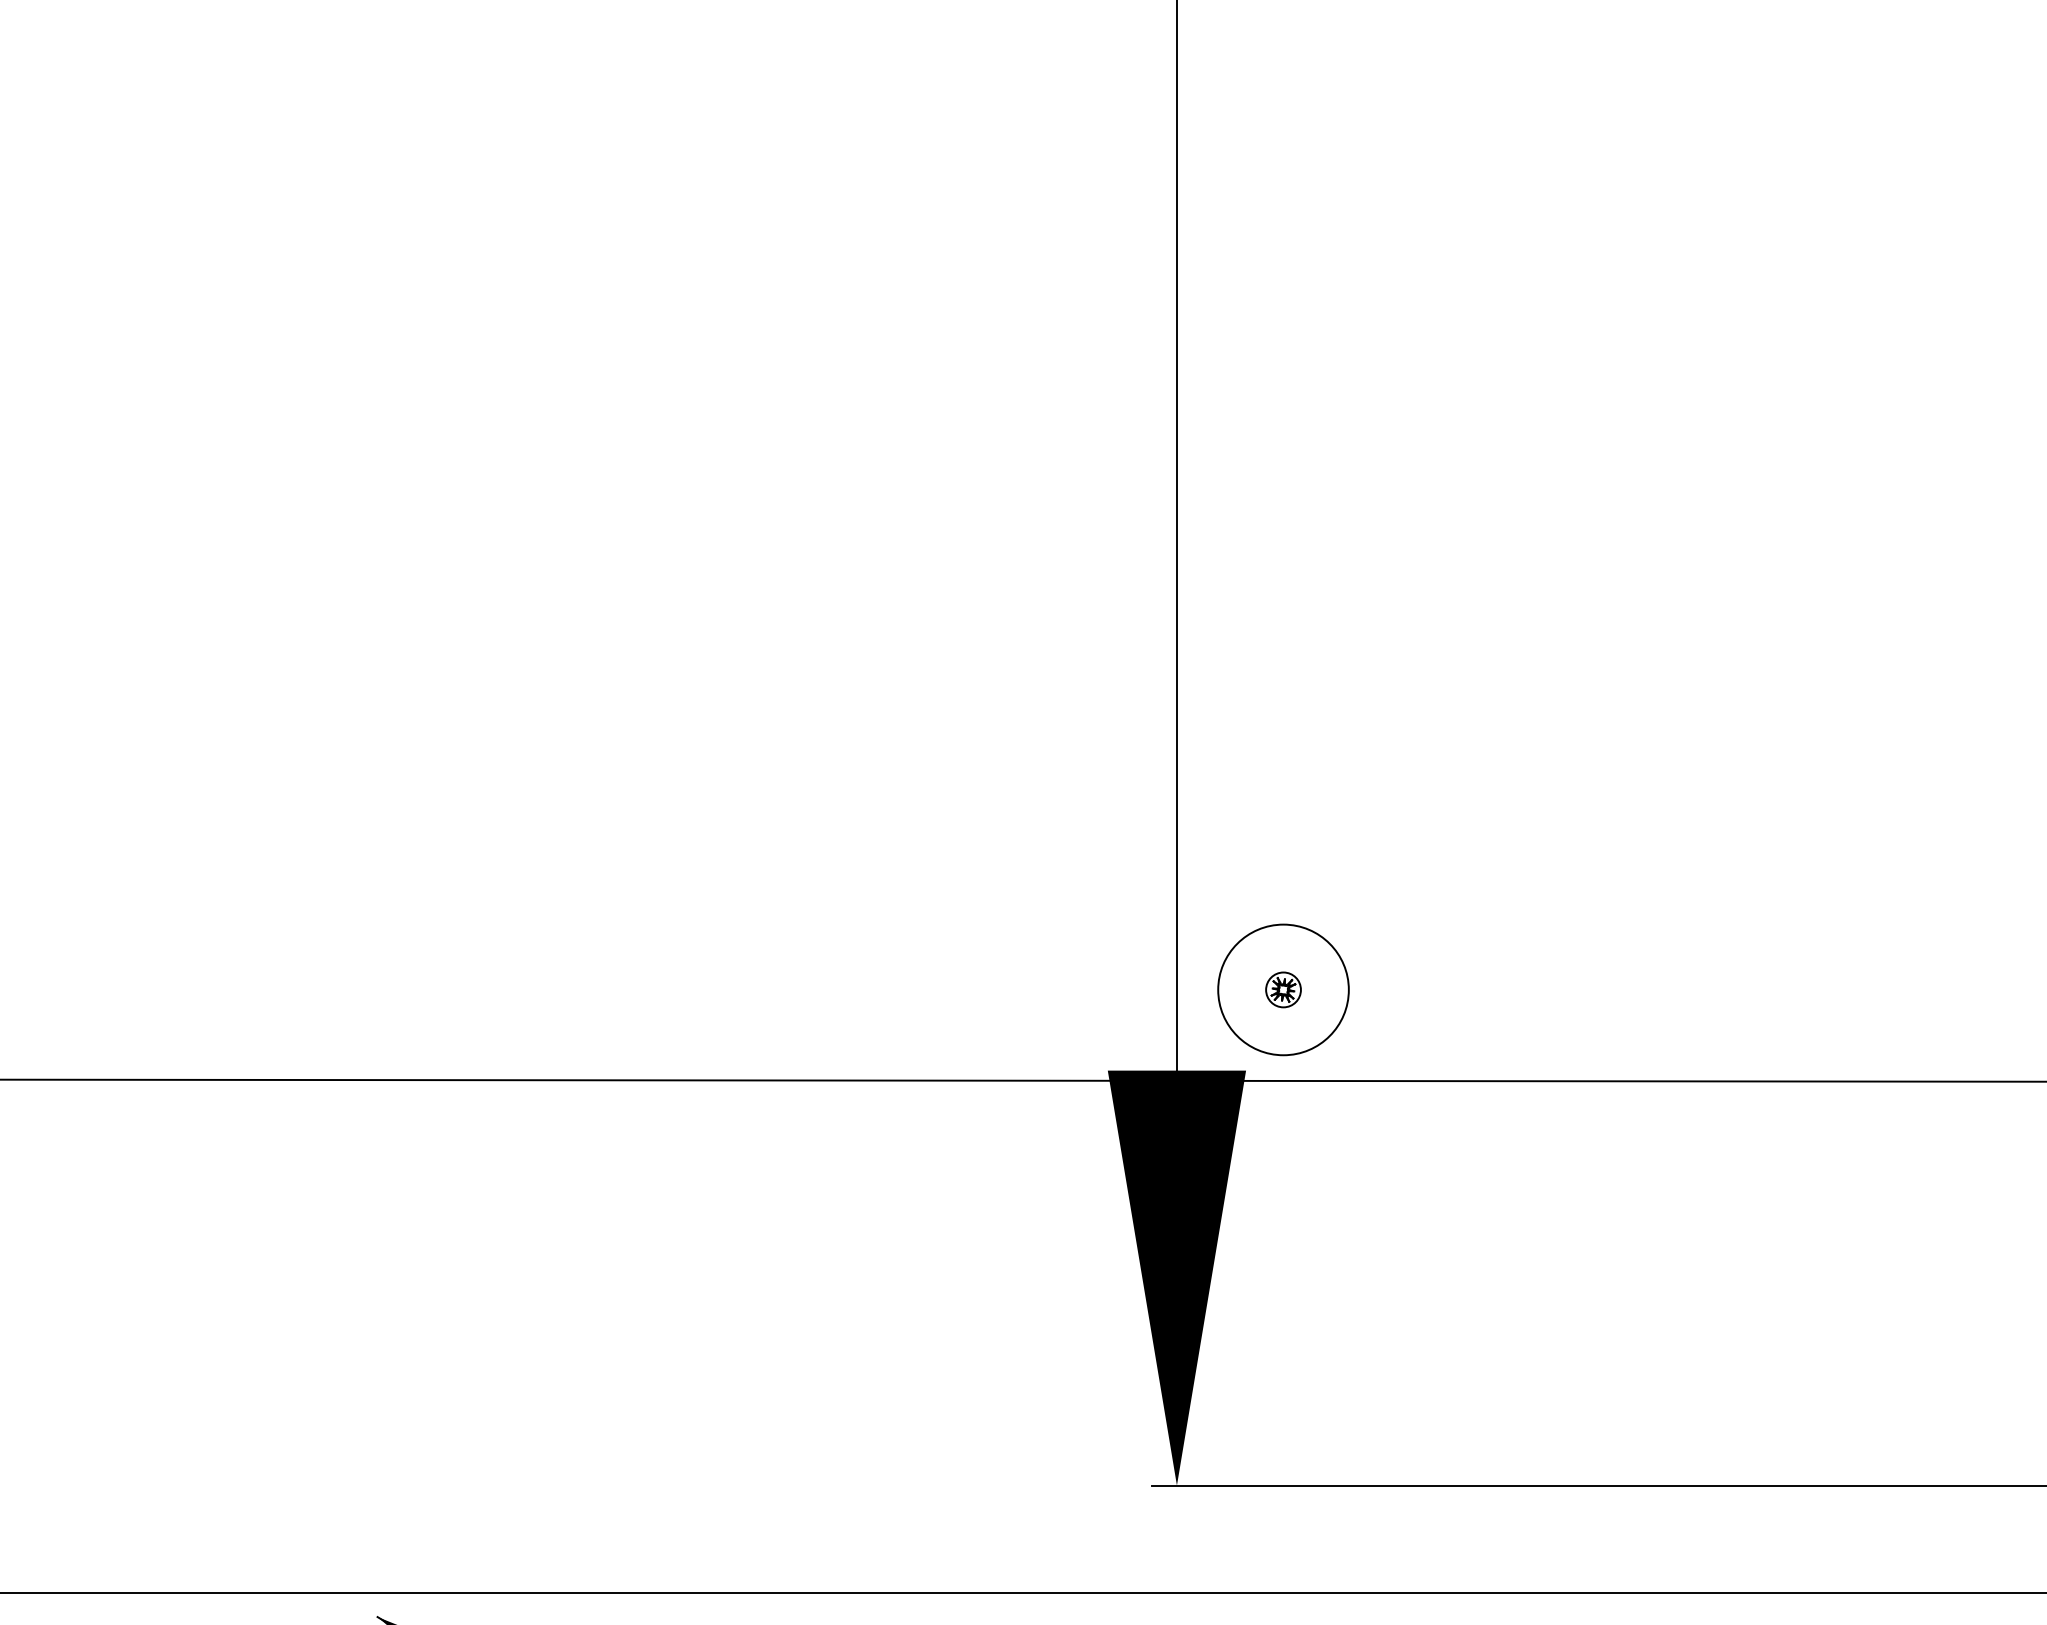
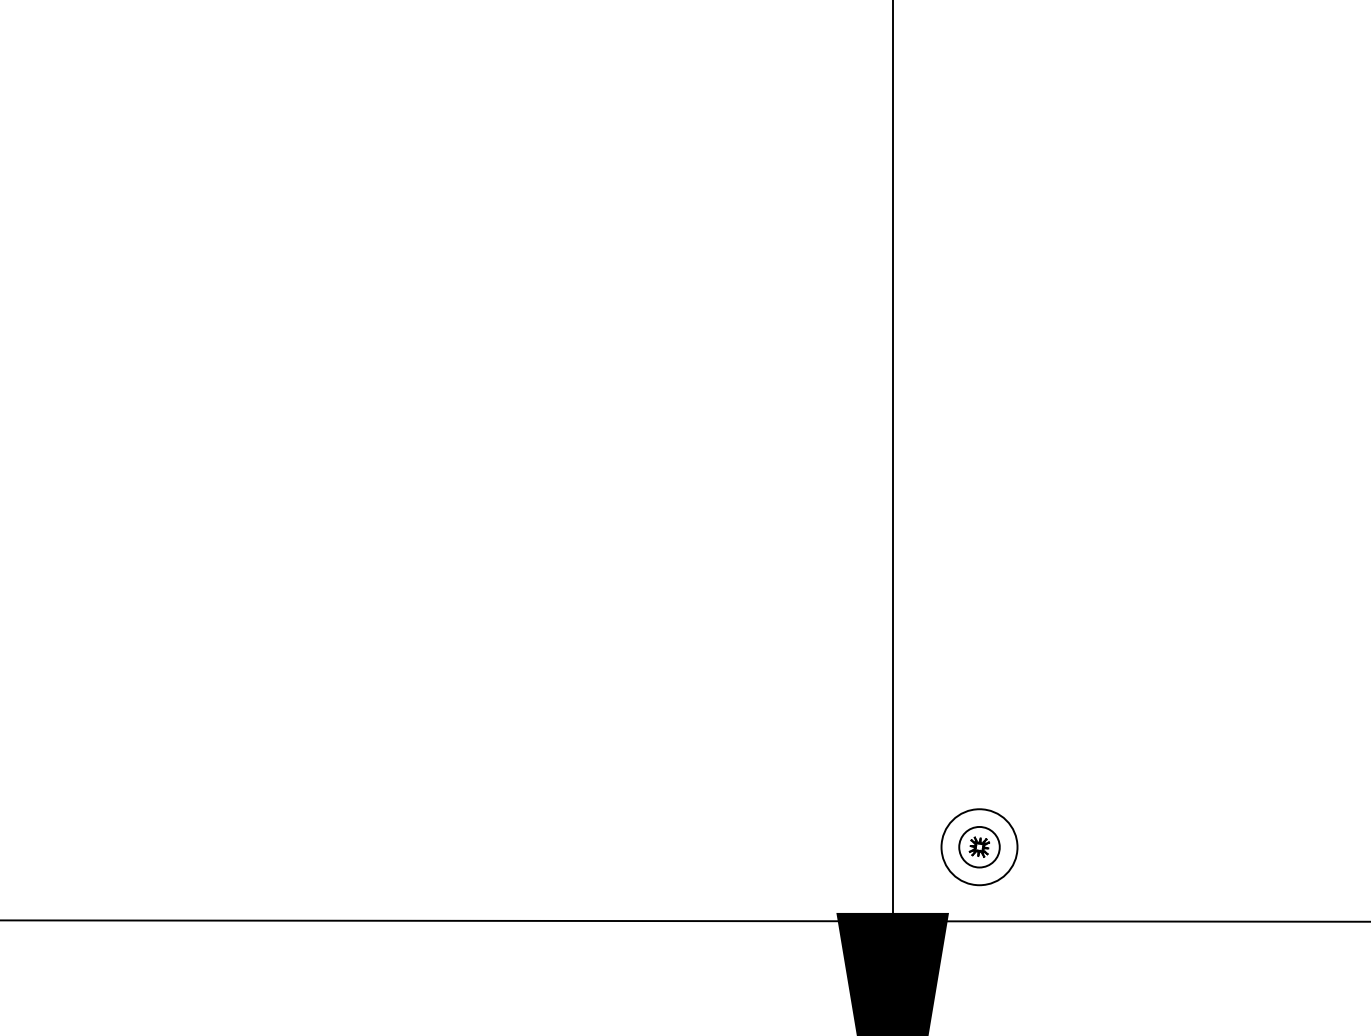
circle: (1283, 989) -> (979, 846), size x0.71
circle: (1283, 989) -> (979, 846), size x1.43

